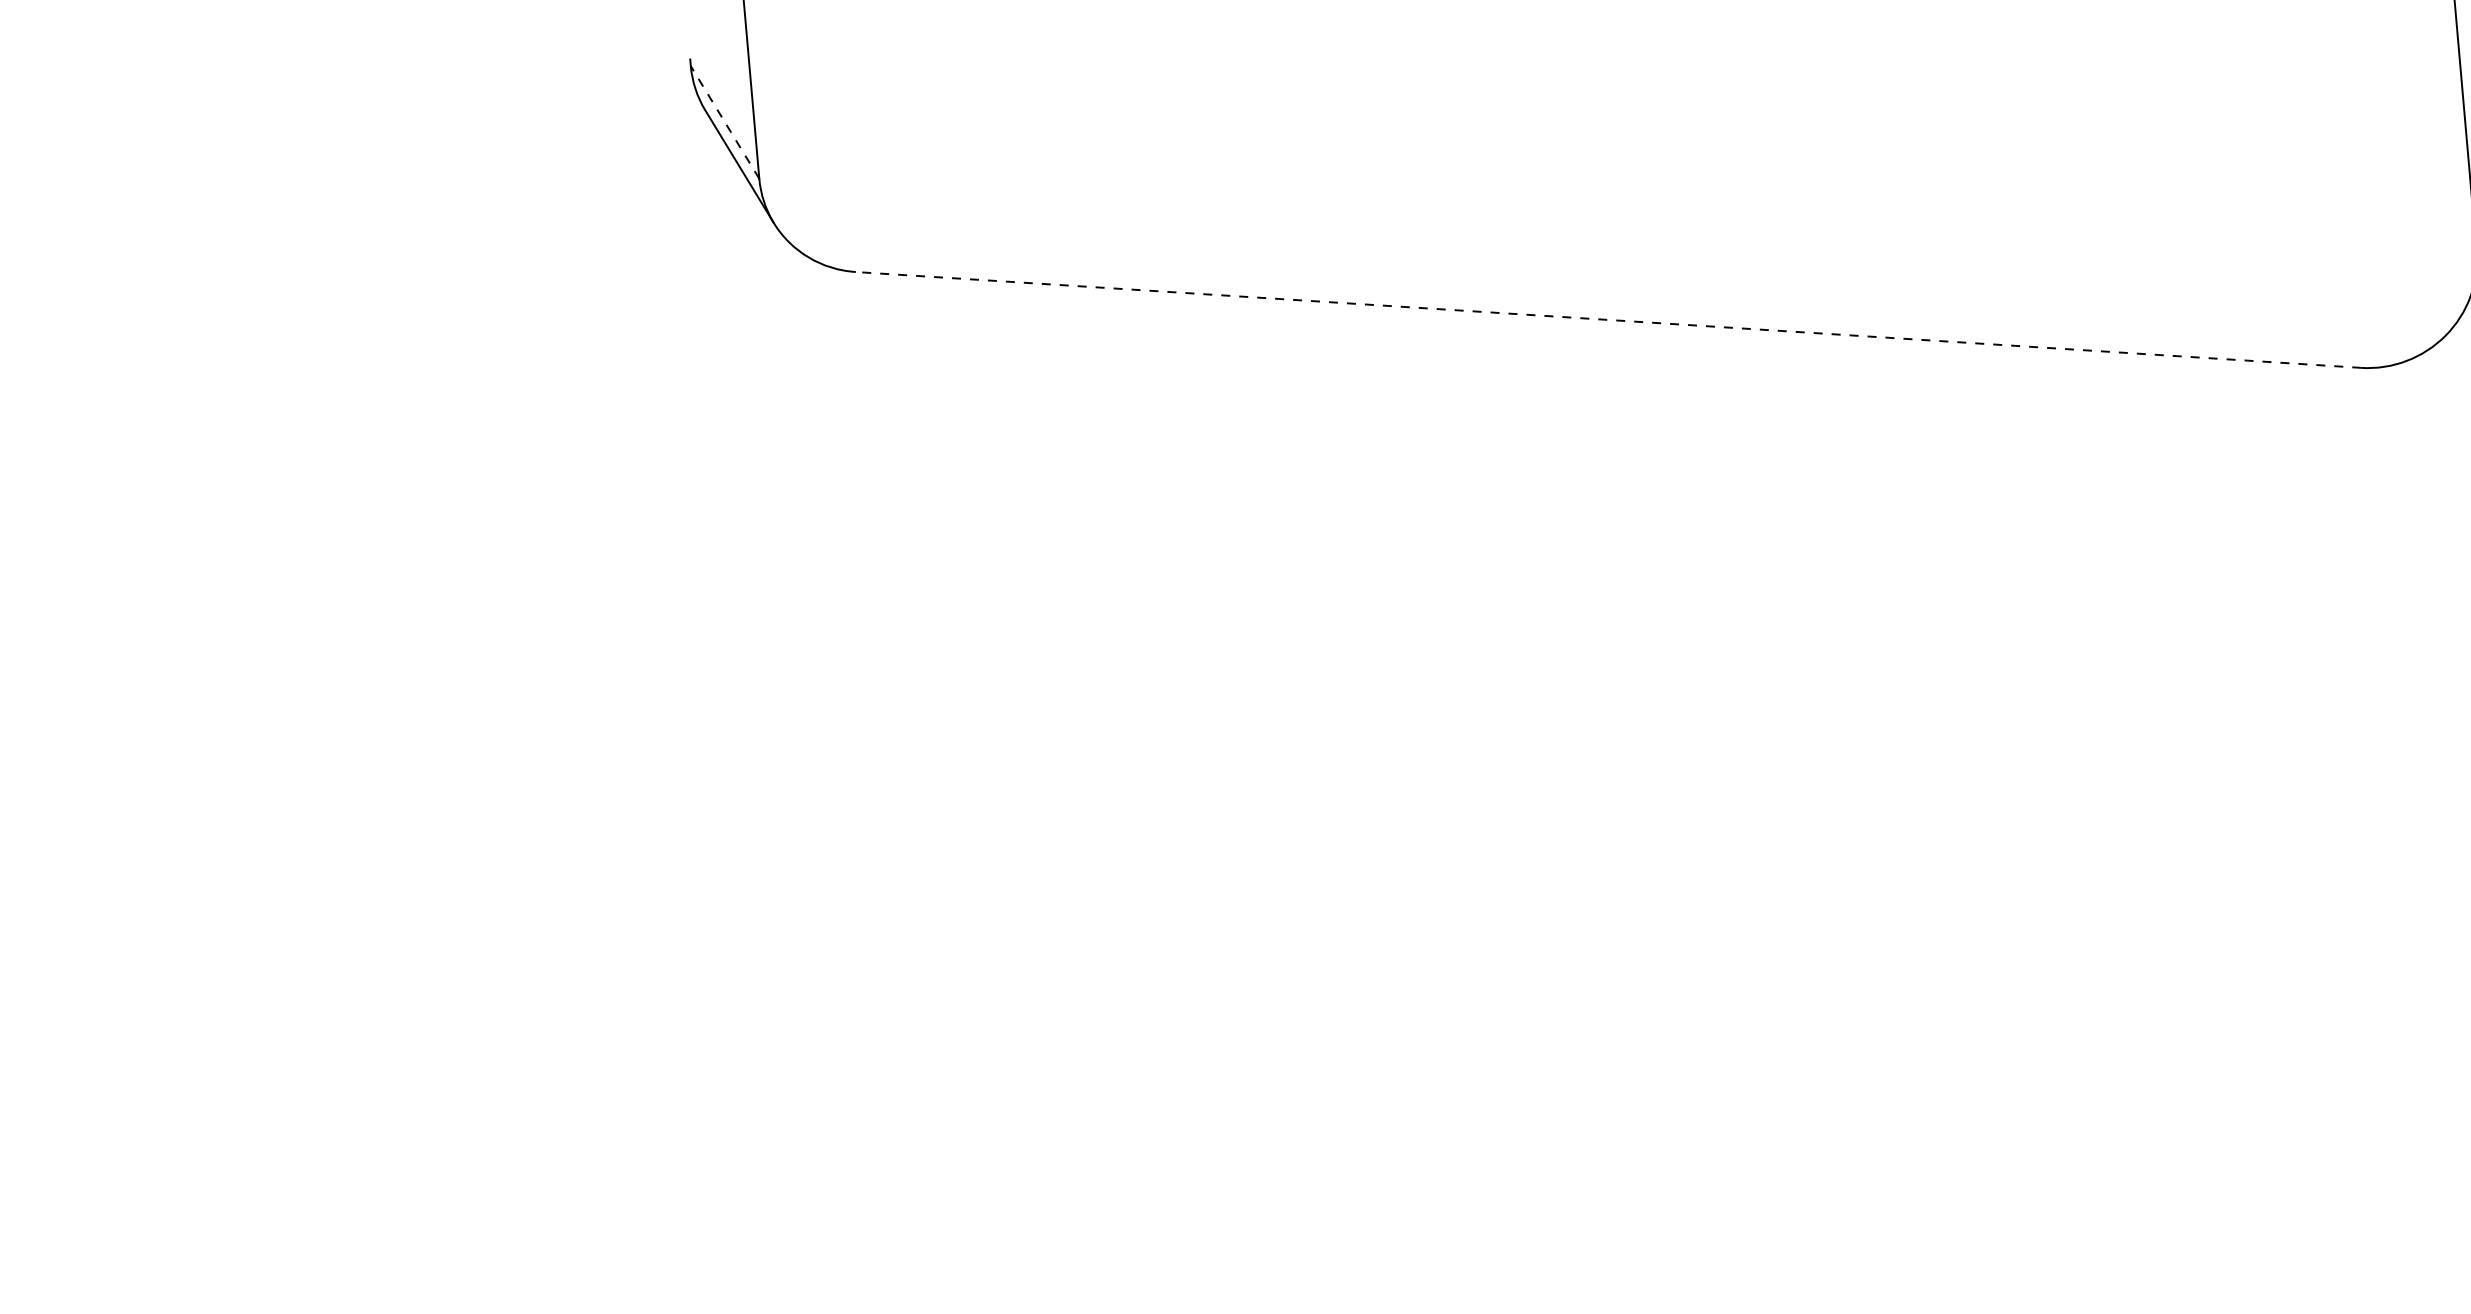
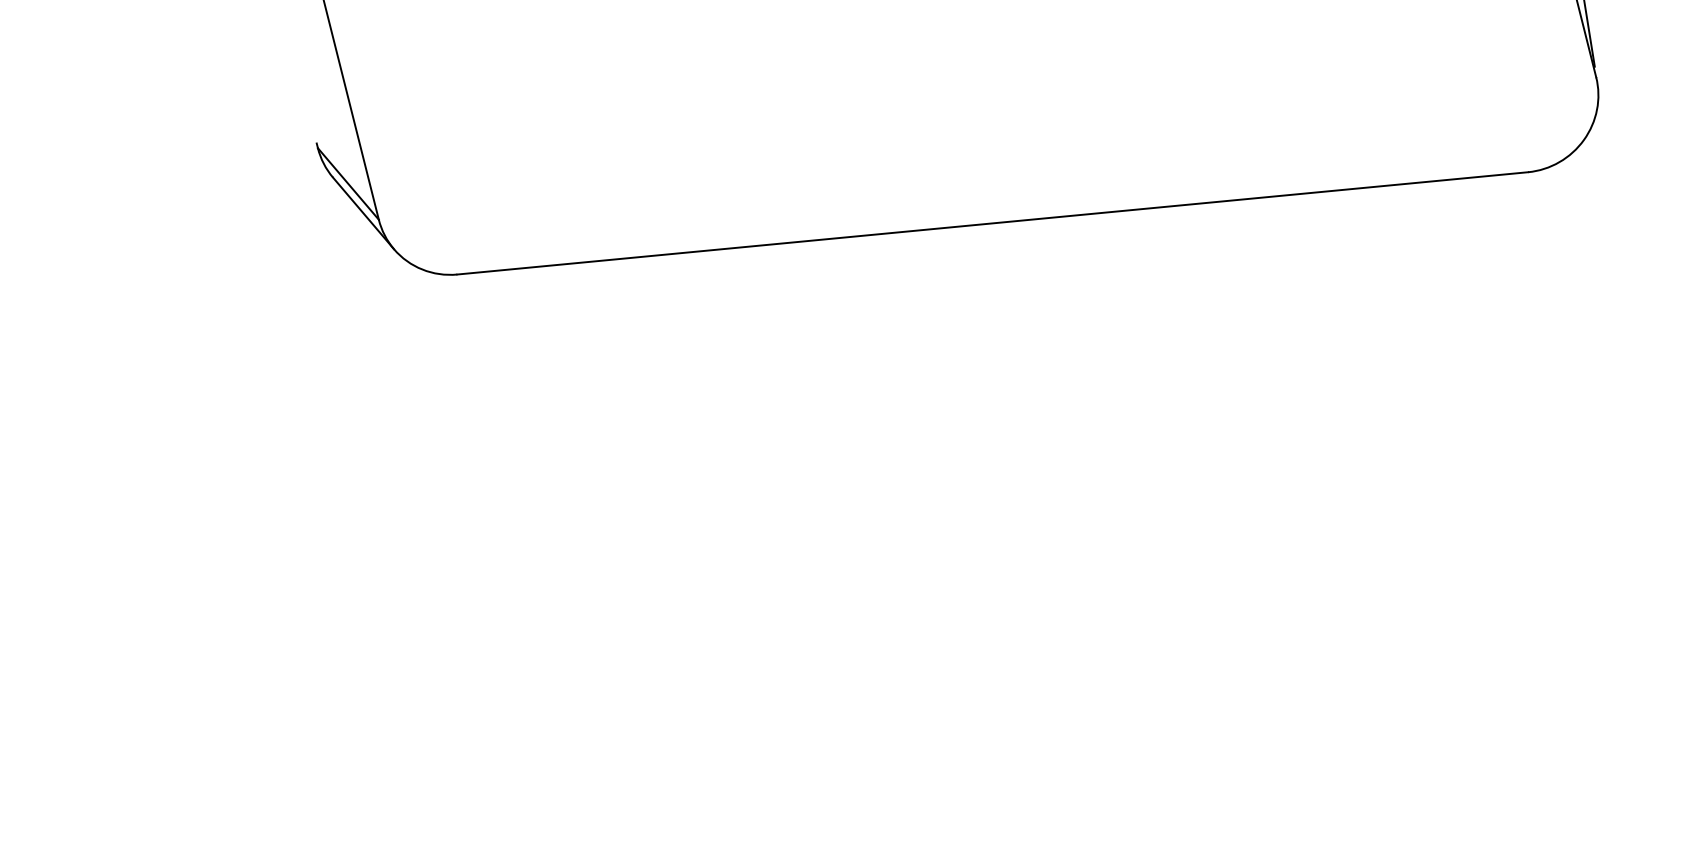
line: (725, 122) -> (348, 183), dashed -> solid
line: (1608, 319) -> (992, 223), dashed -> solid

